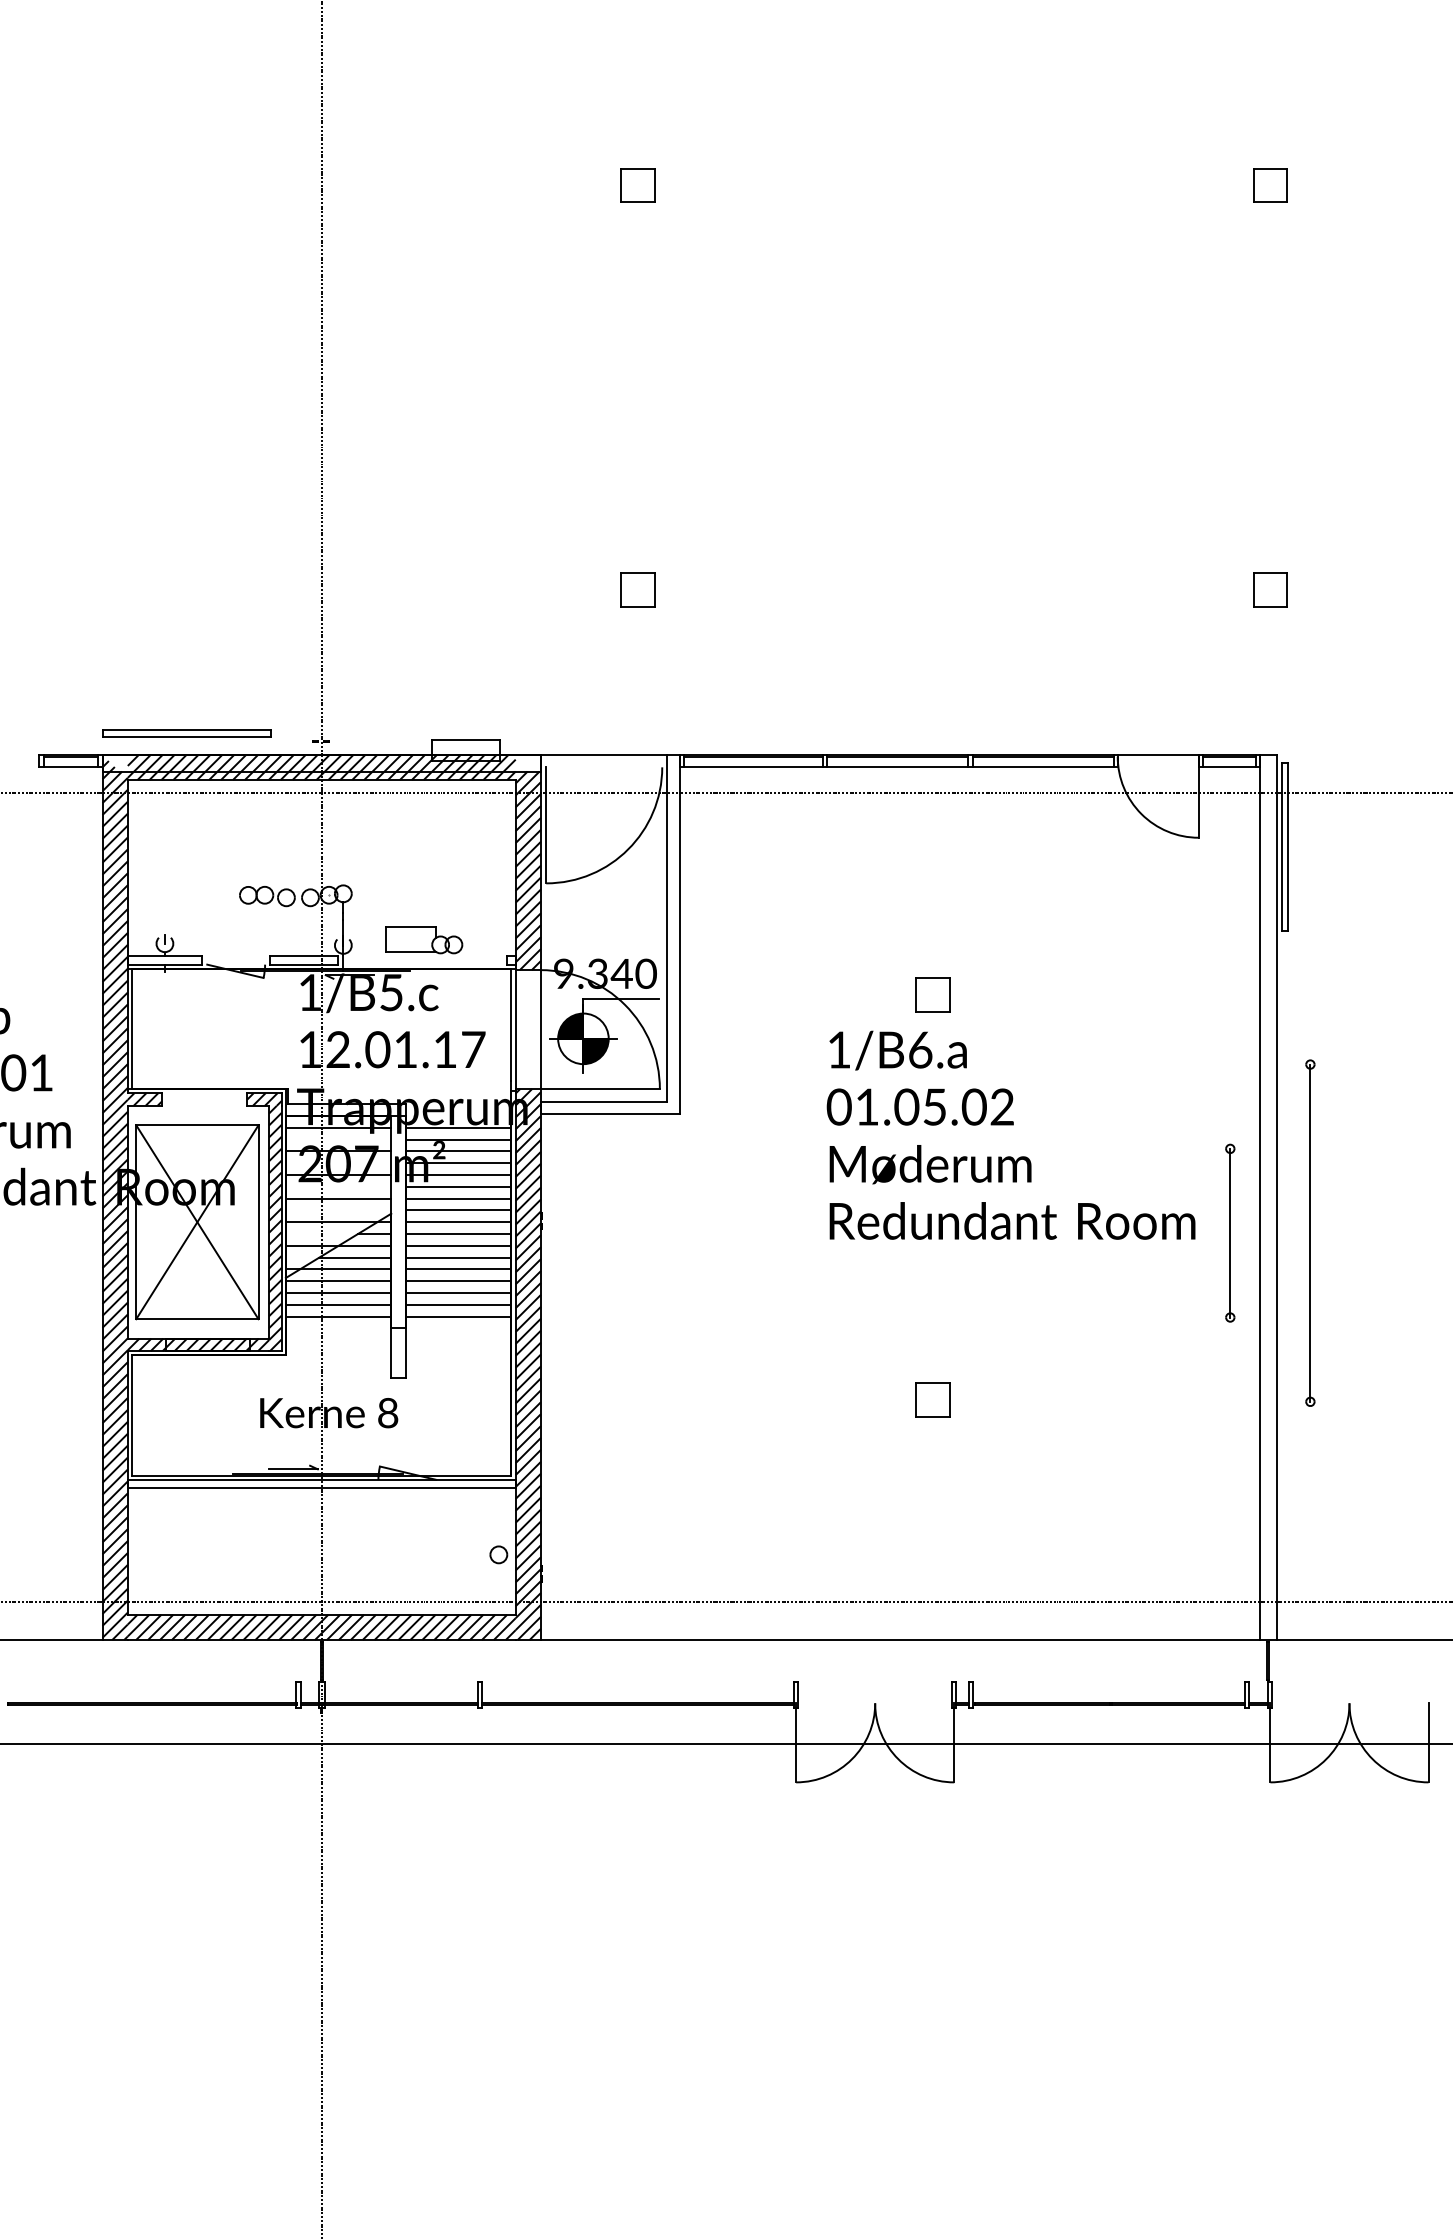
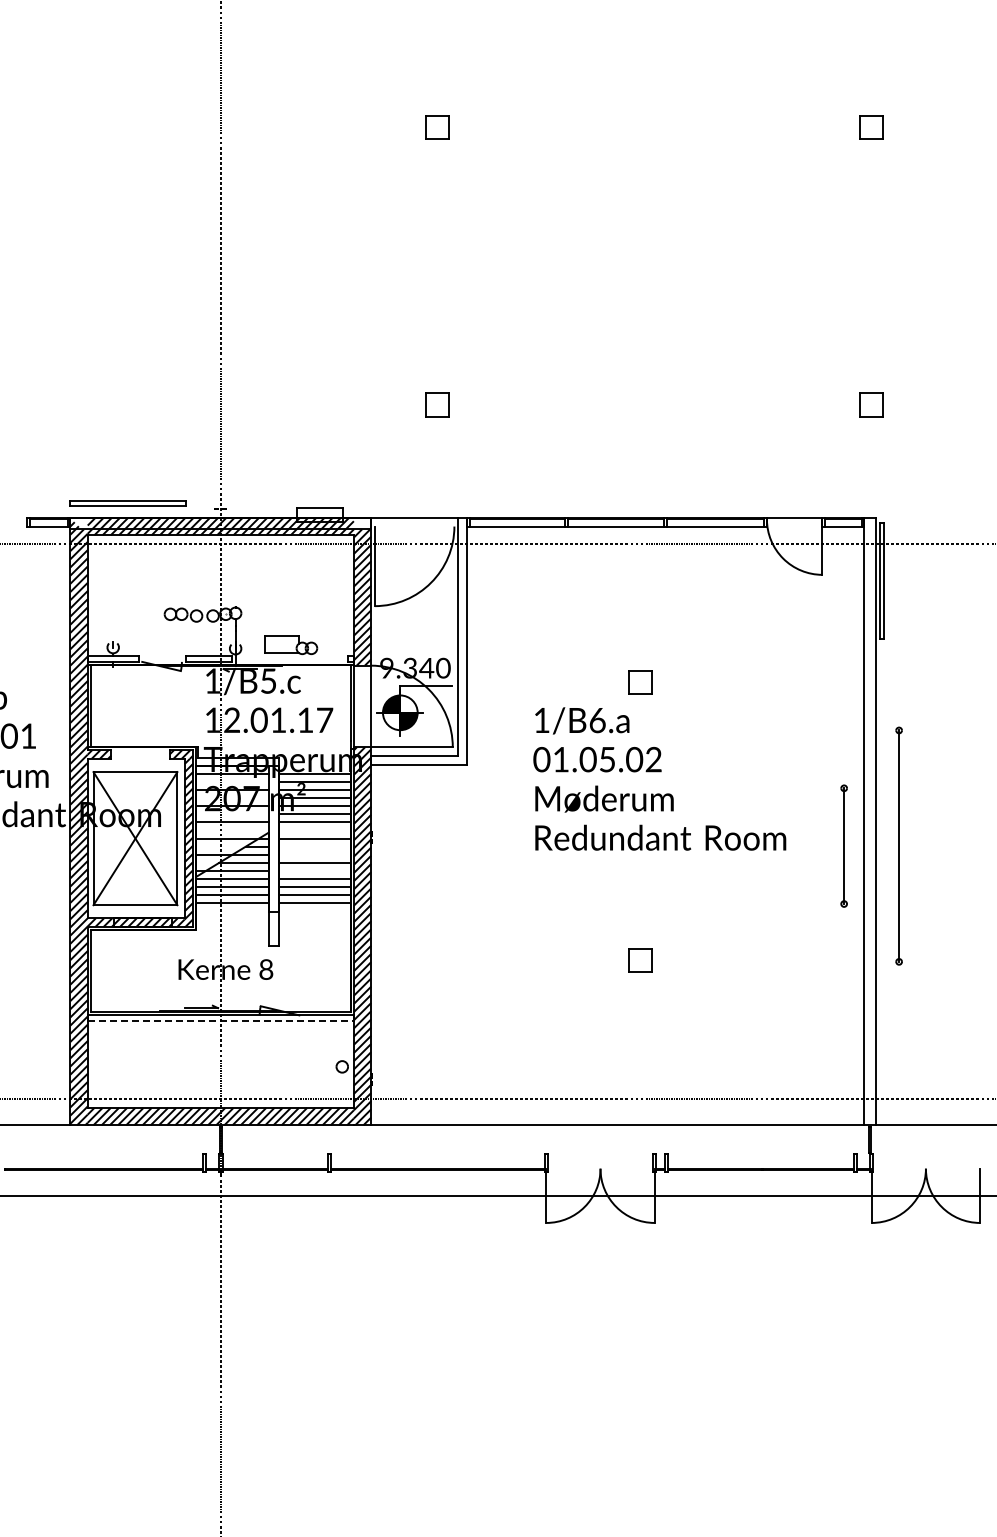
text: (1010, 1134) -> (659, 778), moved
line: (458, 1210) -> (314, 830), removed
line: (458, 1233) -> (314, 846), removed
line: (458, 1245) -> (314, 854), removed
line: (458, 1270) -> (314, 871), removed
line: (322, 1488) -> (221, 1021), solid -> dashed

